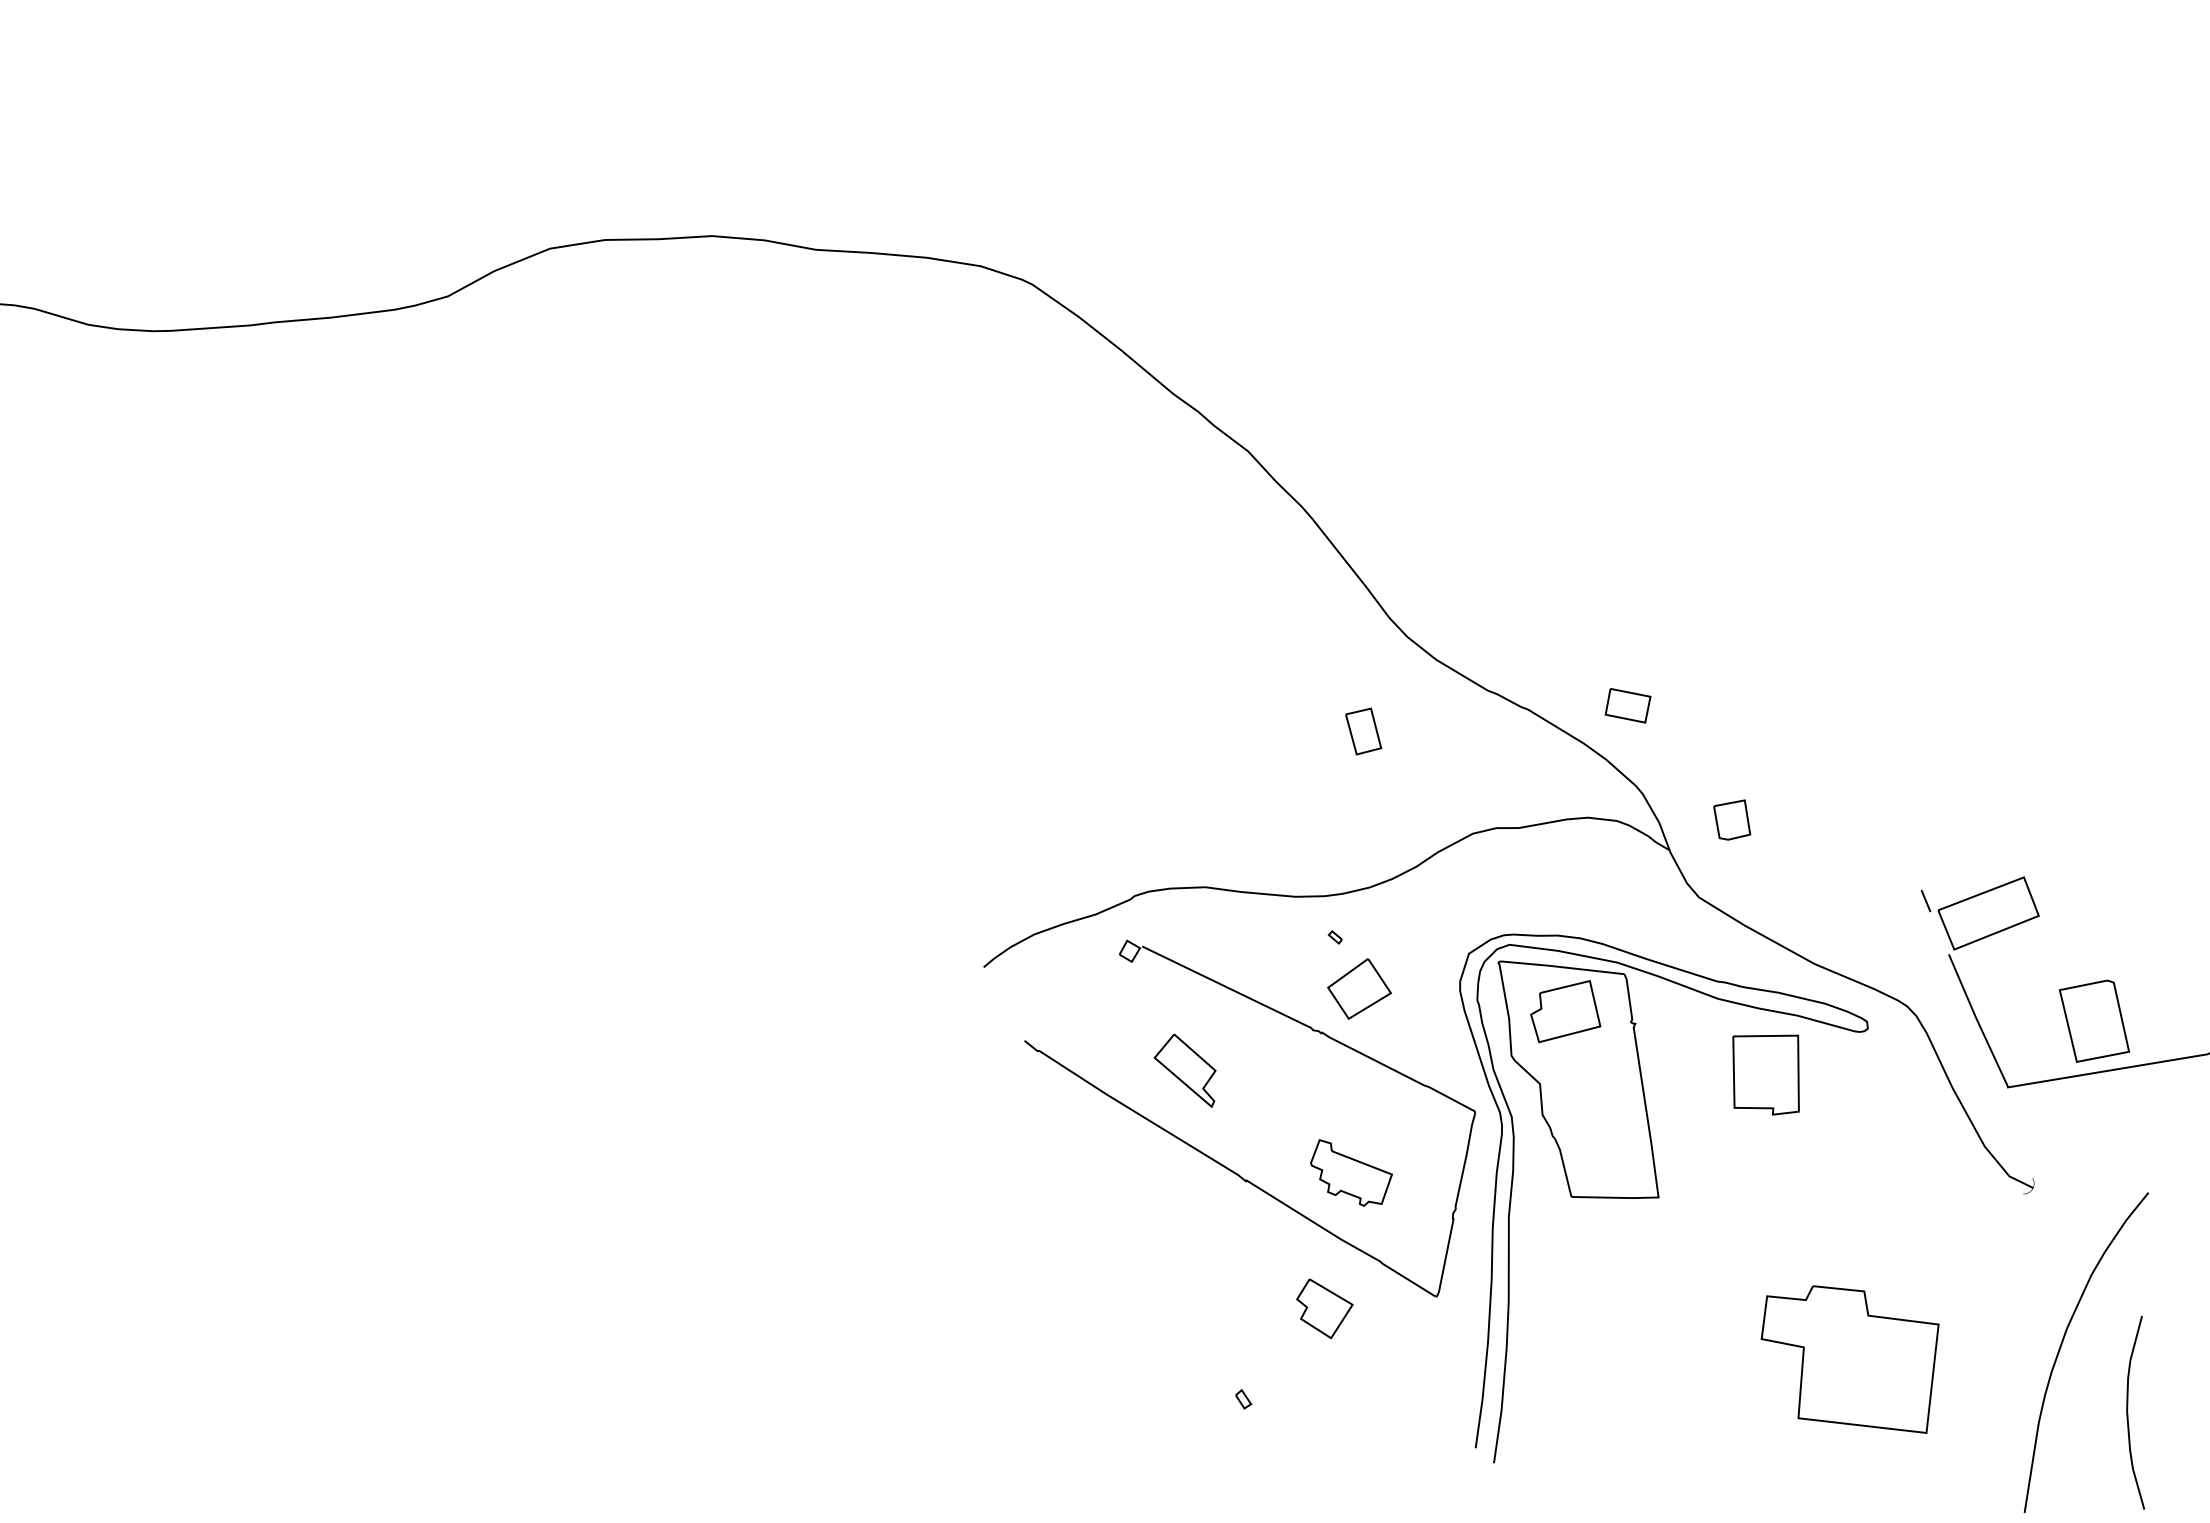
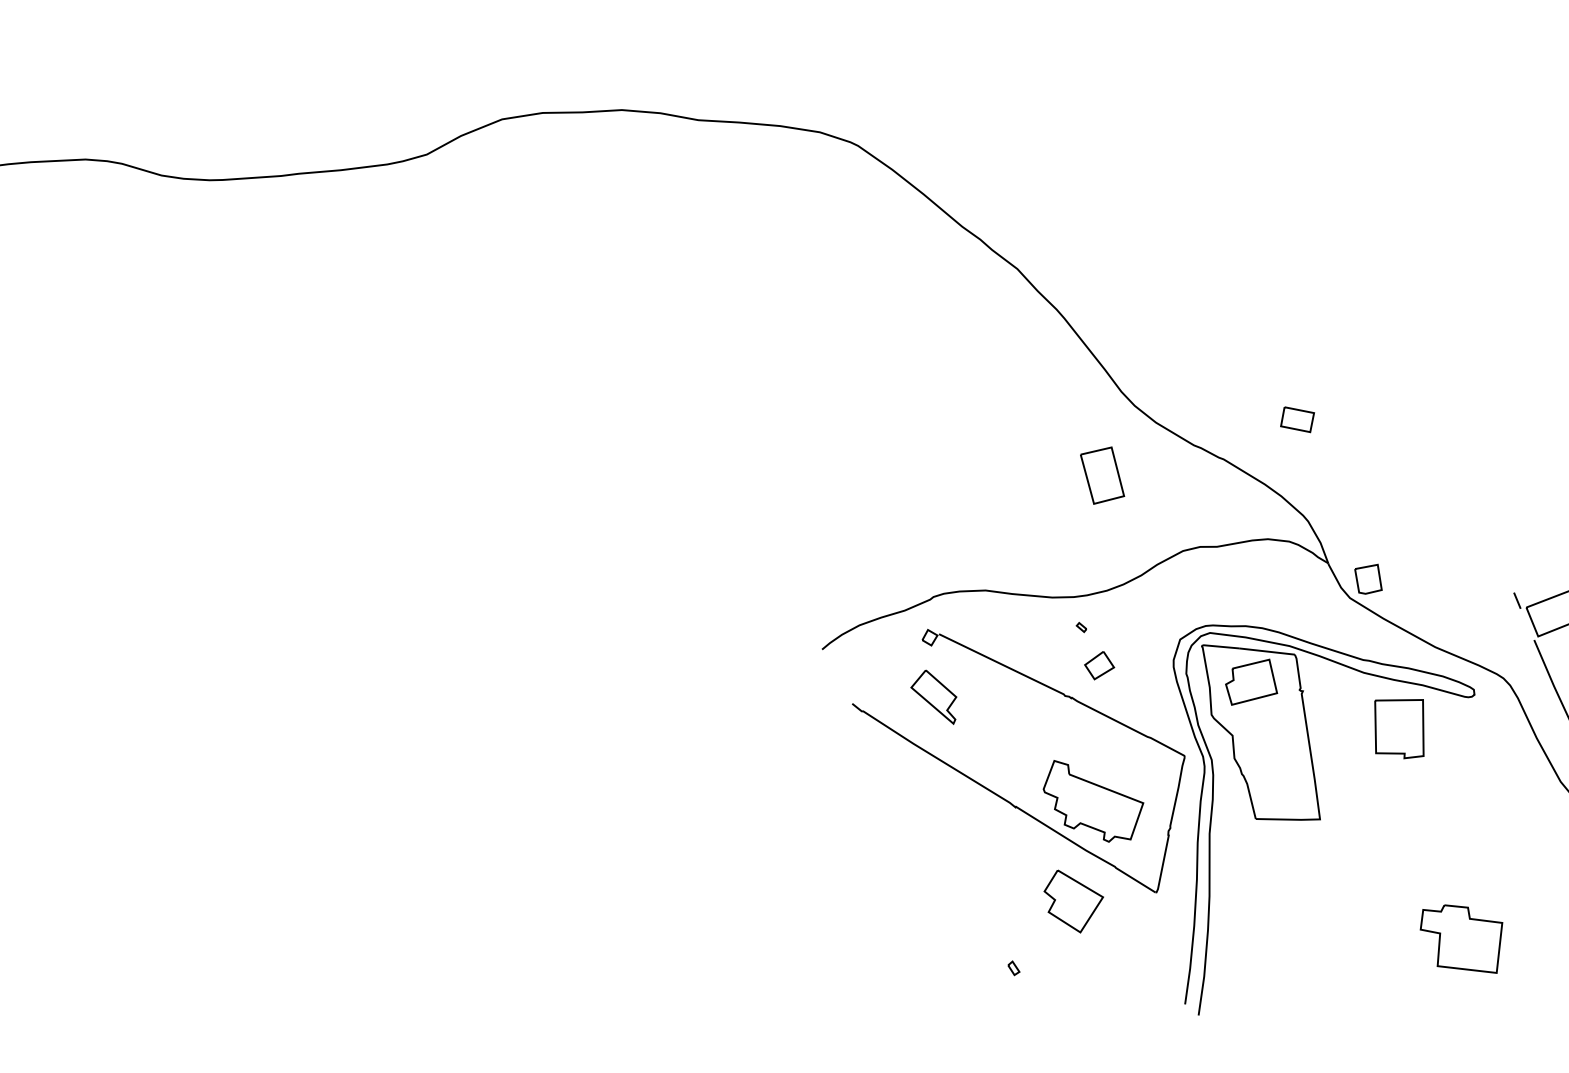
part: (1627, 705) -> (1297, 419), moved
part: (1363, 731) -> (1102, 475), size x1.67
part: (1732, 819) -> (1368, 578), moved
part: (1359, 988) -> (1099, 665), size x0.62
part: (1184, 1070) -> (933, 696), moved
part: (1351, 1172) -> (1093, 800), size x1.67
part: (1324, 1308) -> (1073, 901), size x1.43
part: (1850, 1359) -> (1461, 938), size x0.62

